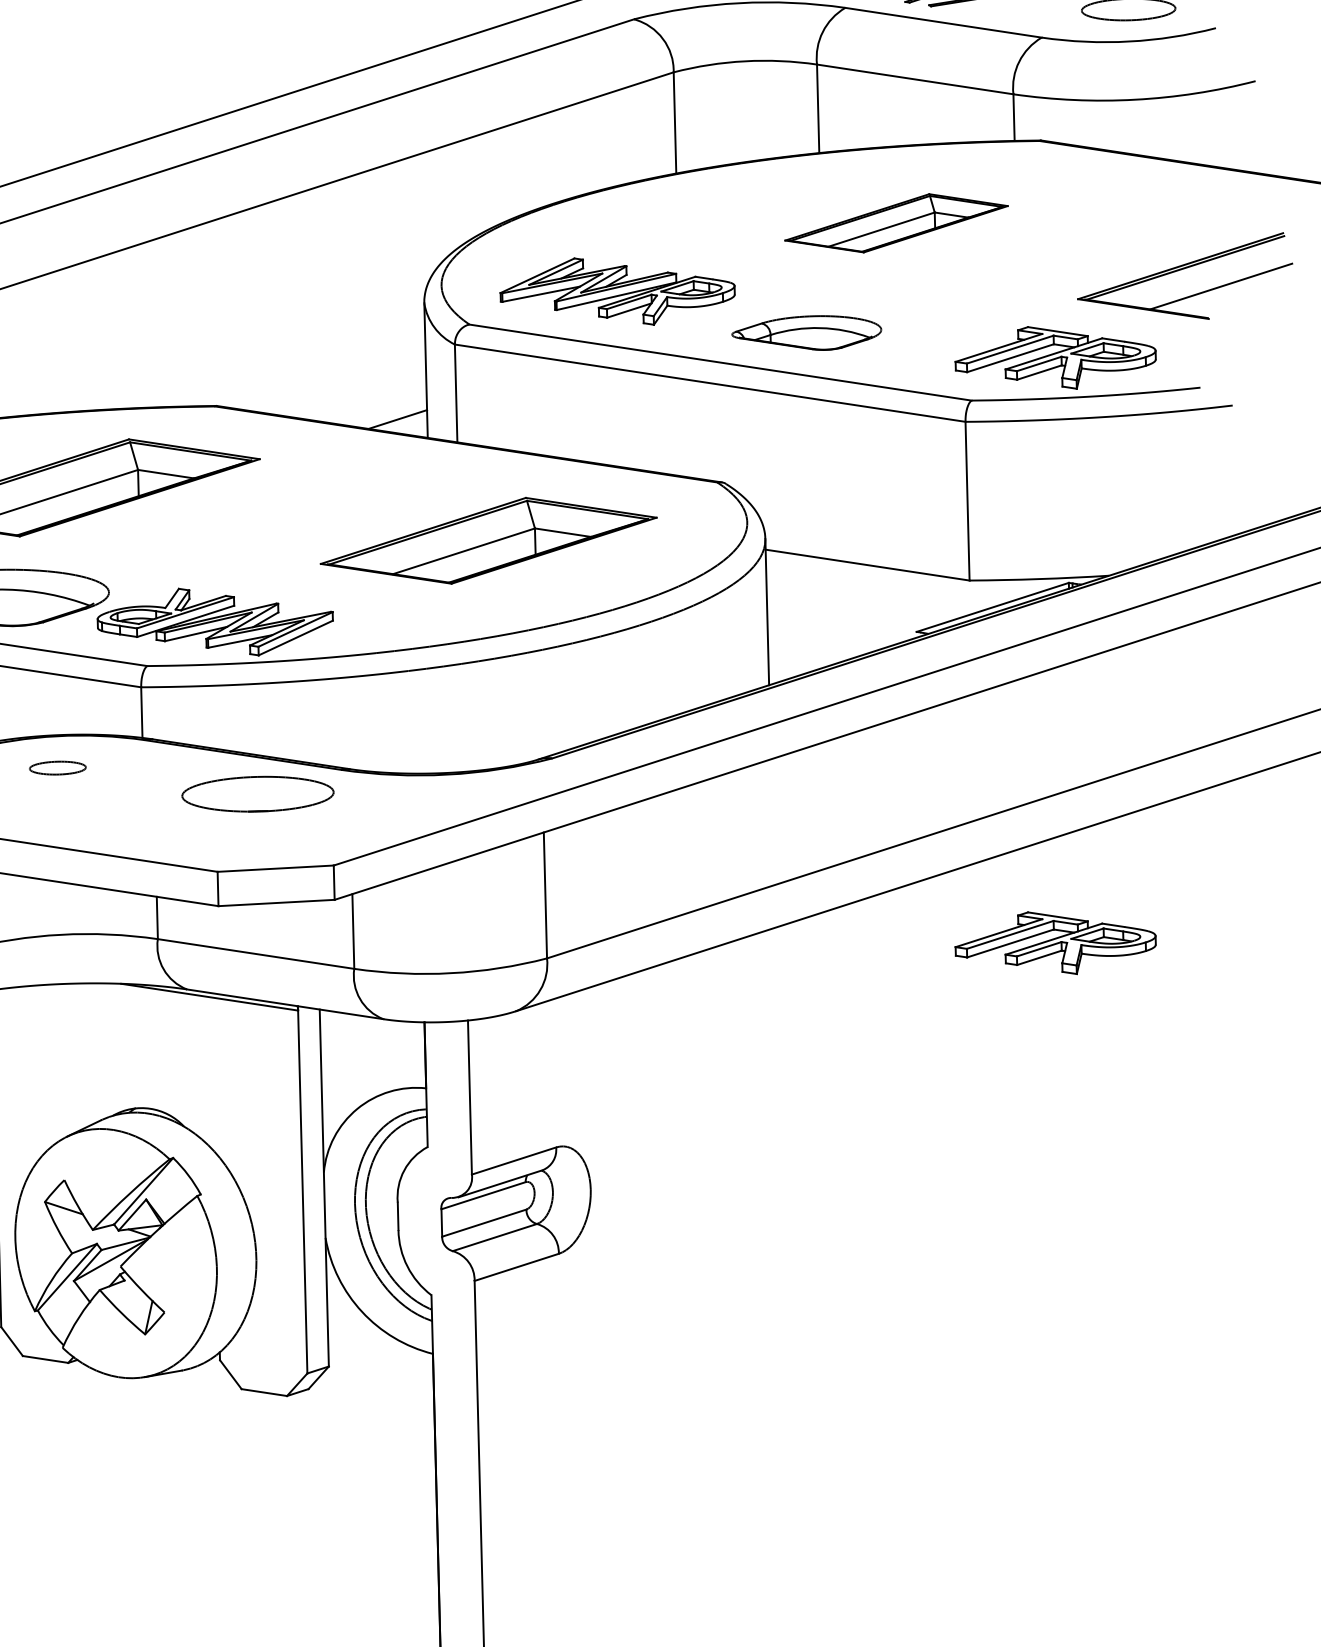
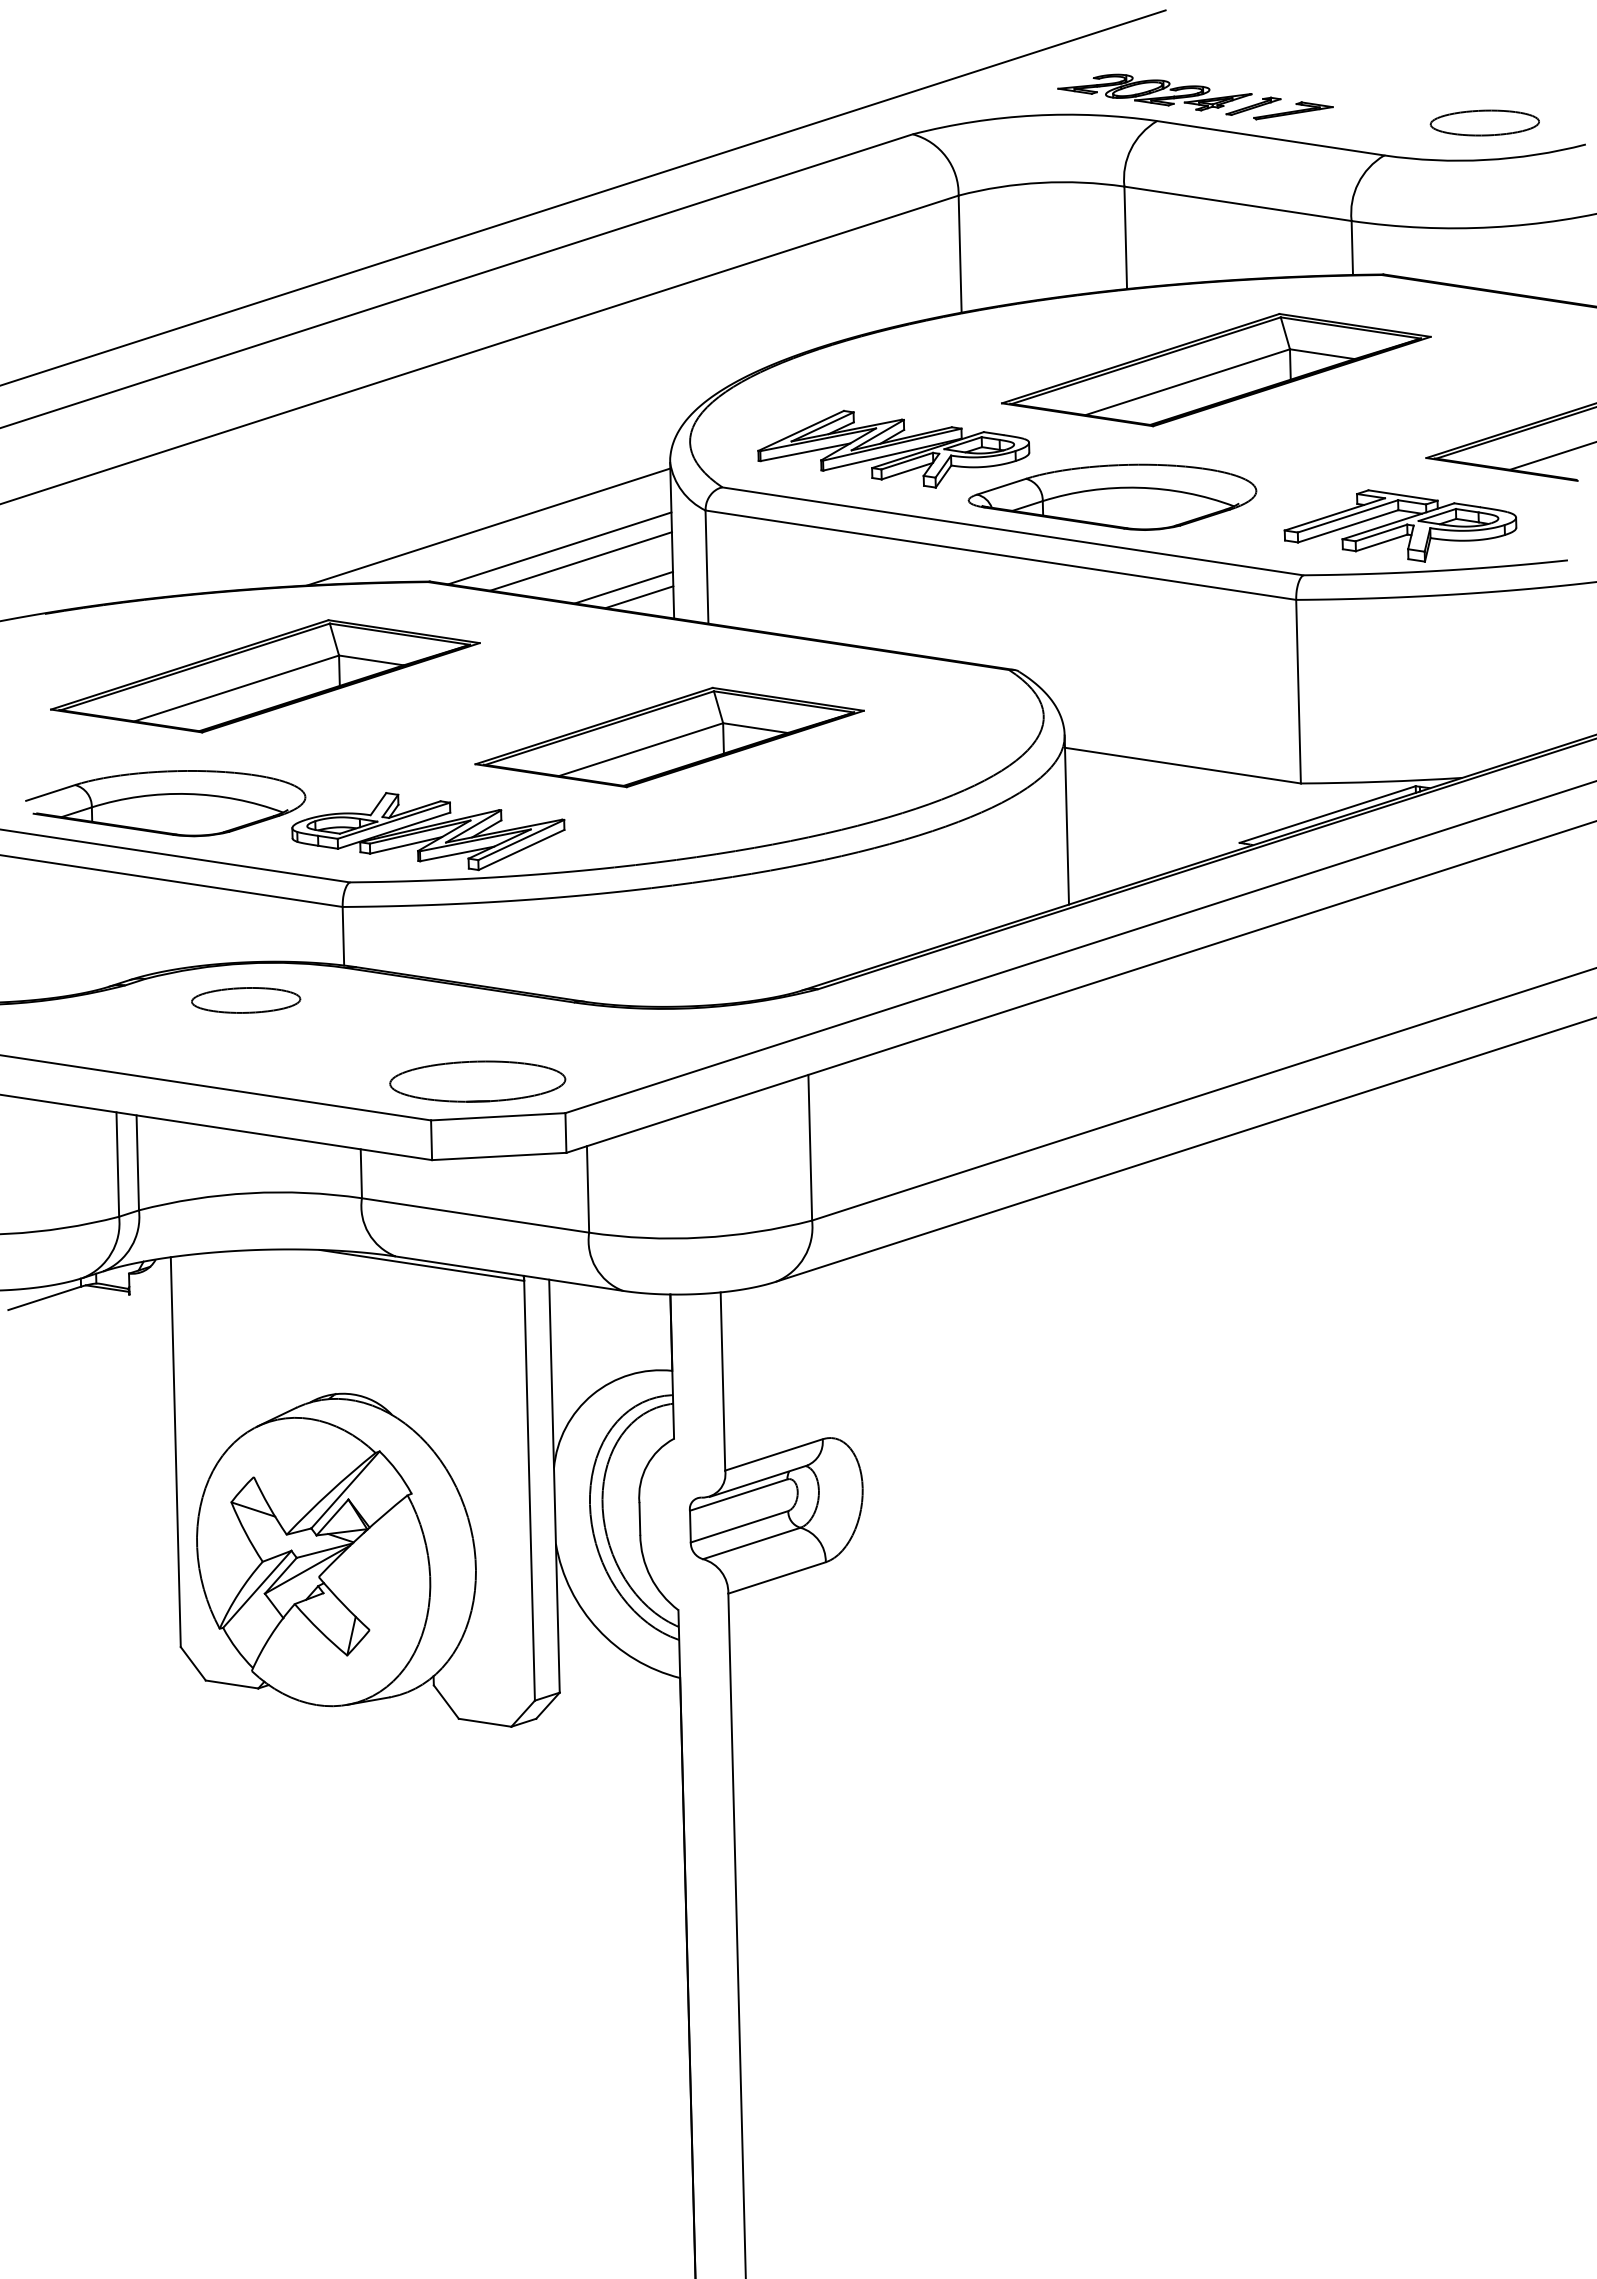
part: (896, 223) -> (1216, 370), size x1.67
part: (806, 332) -> (1112, 496), size x1.67
line: (267, 358) -> (488, 526), added
line: (328, 377) -> (559, 548), added
line: (346, 388) -> (580, 561), added
line: (383, 411) -> (623, 587), added
part: (488, 540) -> (669, 737), moved
part: (58, 768) -> (246, 1000), size x1.67
part: (257, 794) -> (477, 1081), moved
part: (1055, 942) -> (1400, 1202), removed

